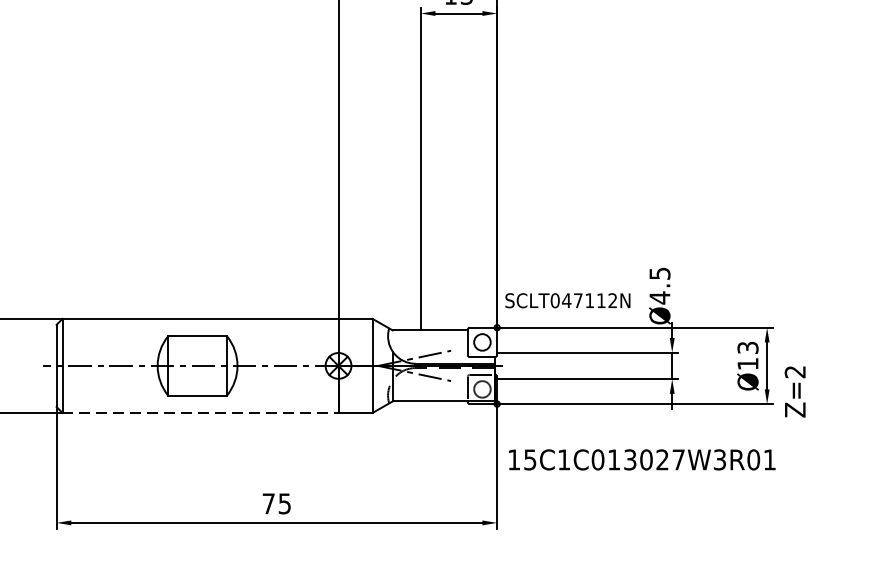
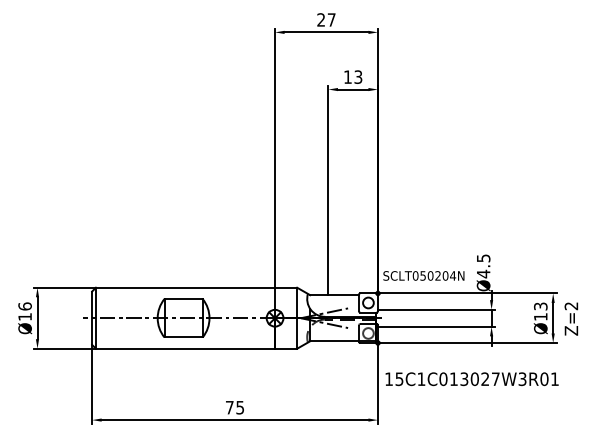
text: (590, 300) -> (438, 275), SCLT047112N -> SCLT050204N
text: (795, 390) -> (571, 318), moved
line: (200, 412) -> (185, 348), dashed -> solid

